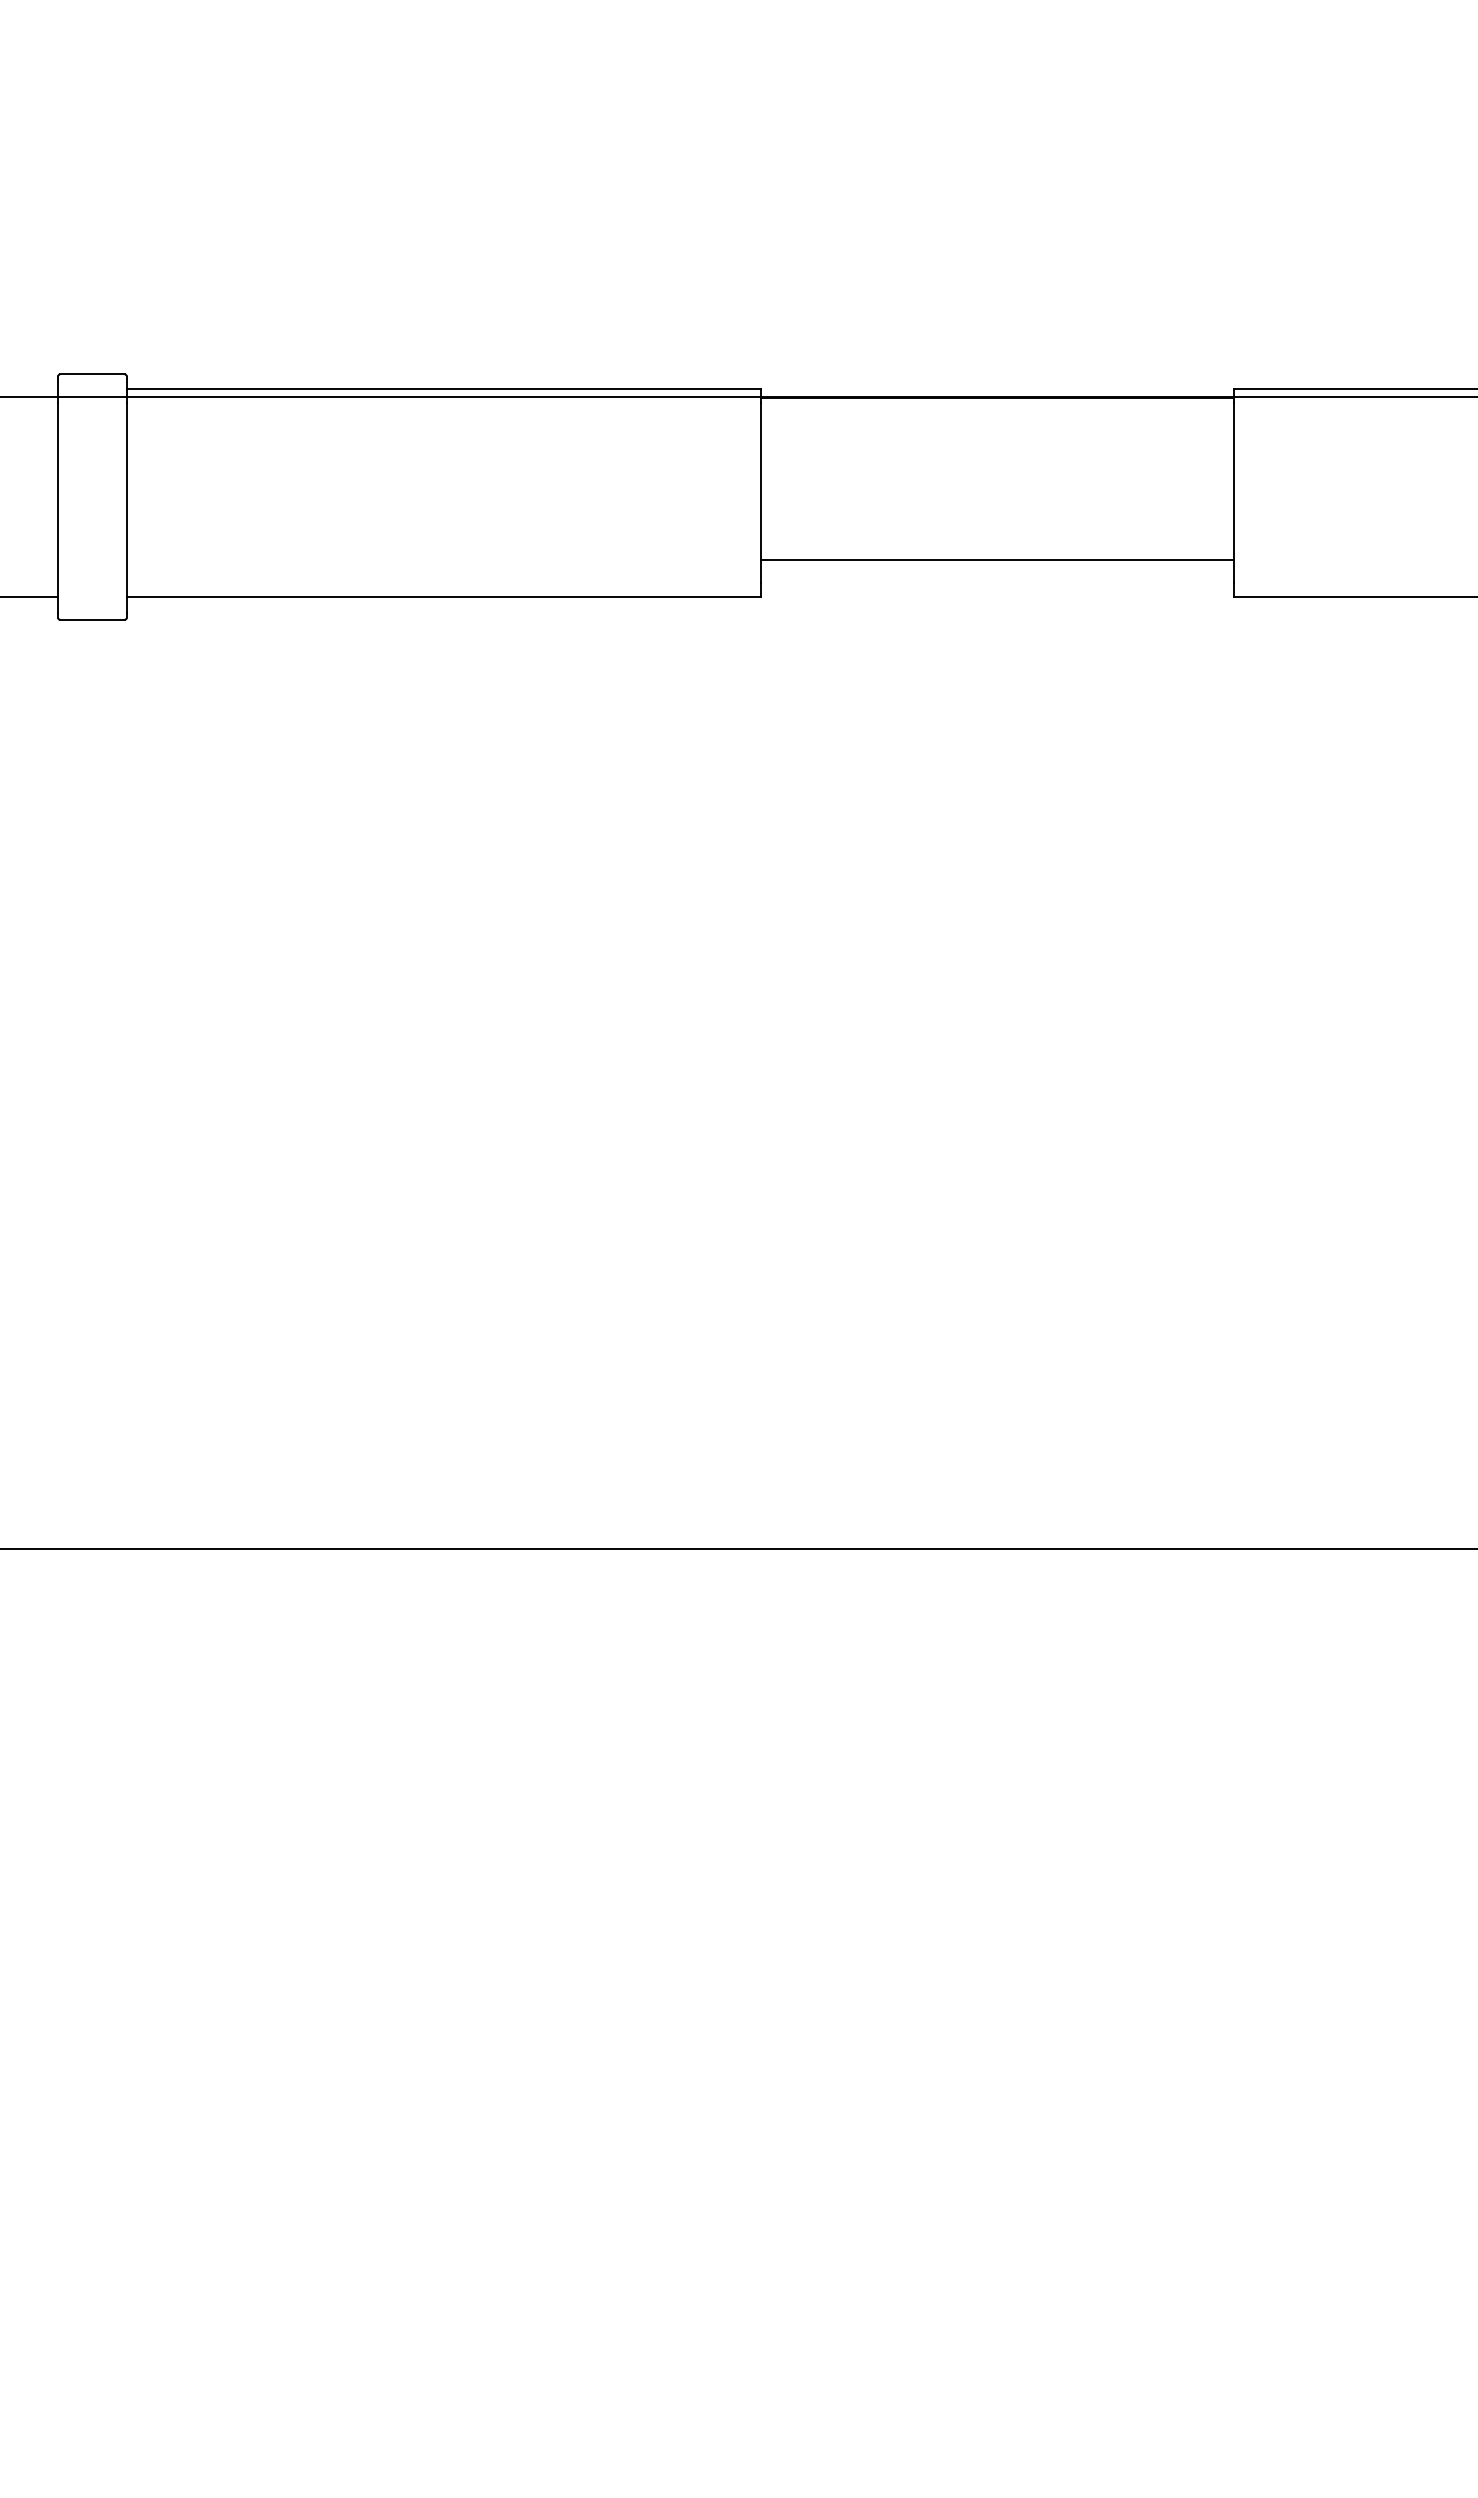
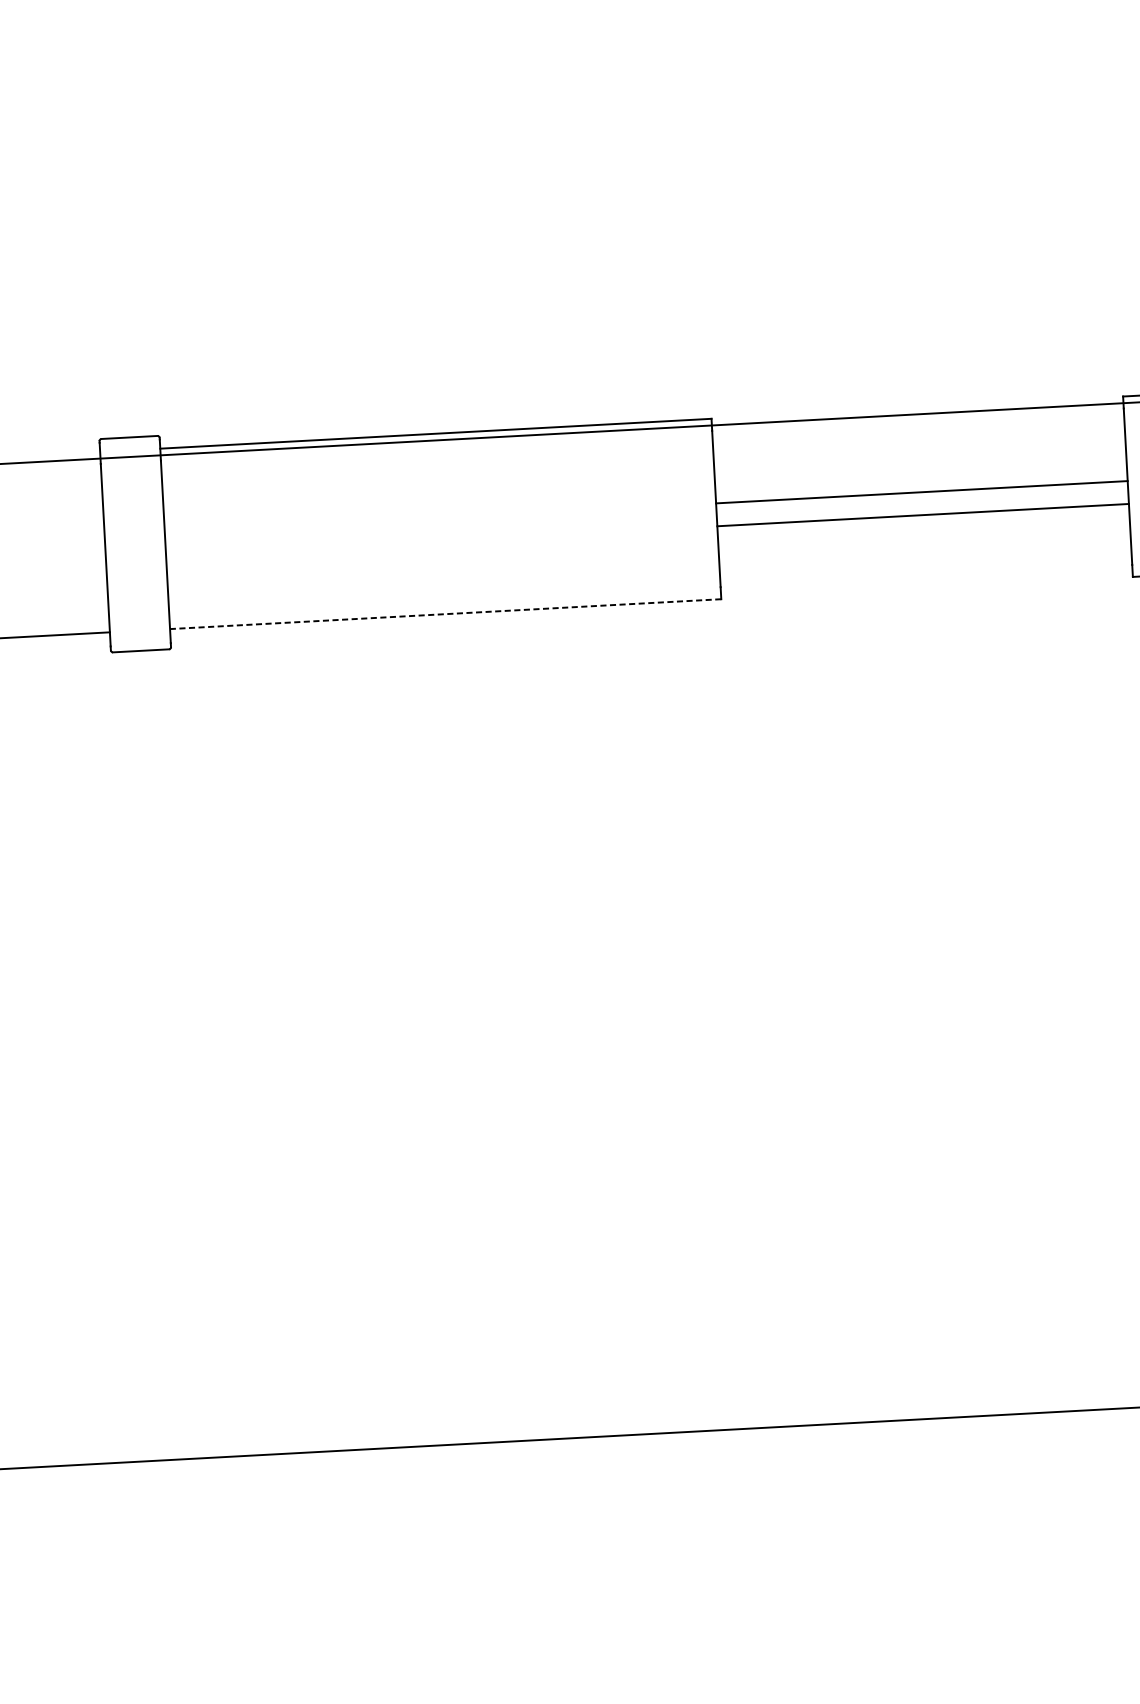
line: (996, 398) -> (921, 492), moved
line: (996, 559) -> (922, 514), moved
line: (443, 596) -> (445, 614), solid -> dashed

